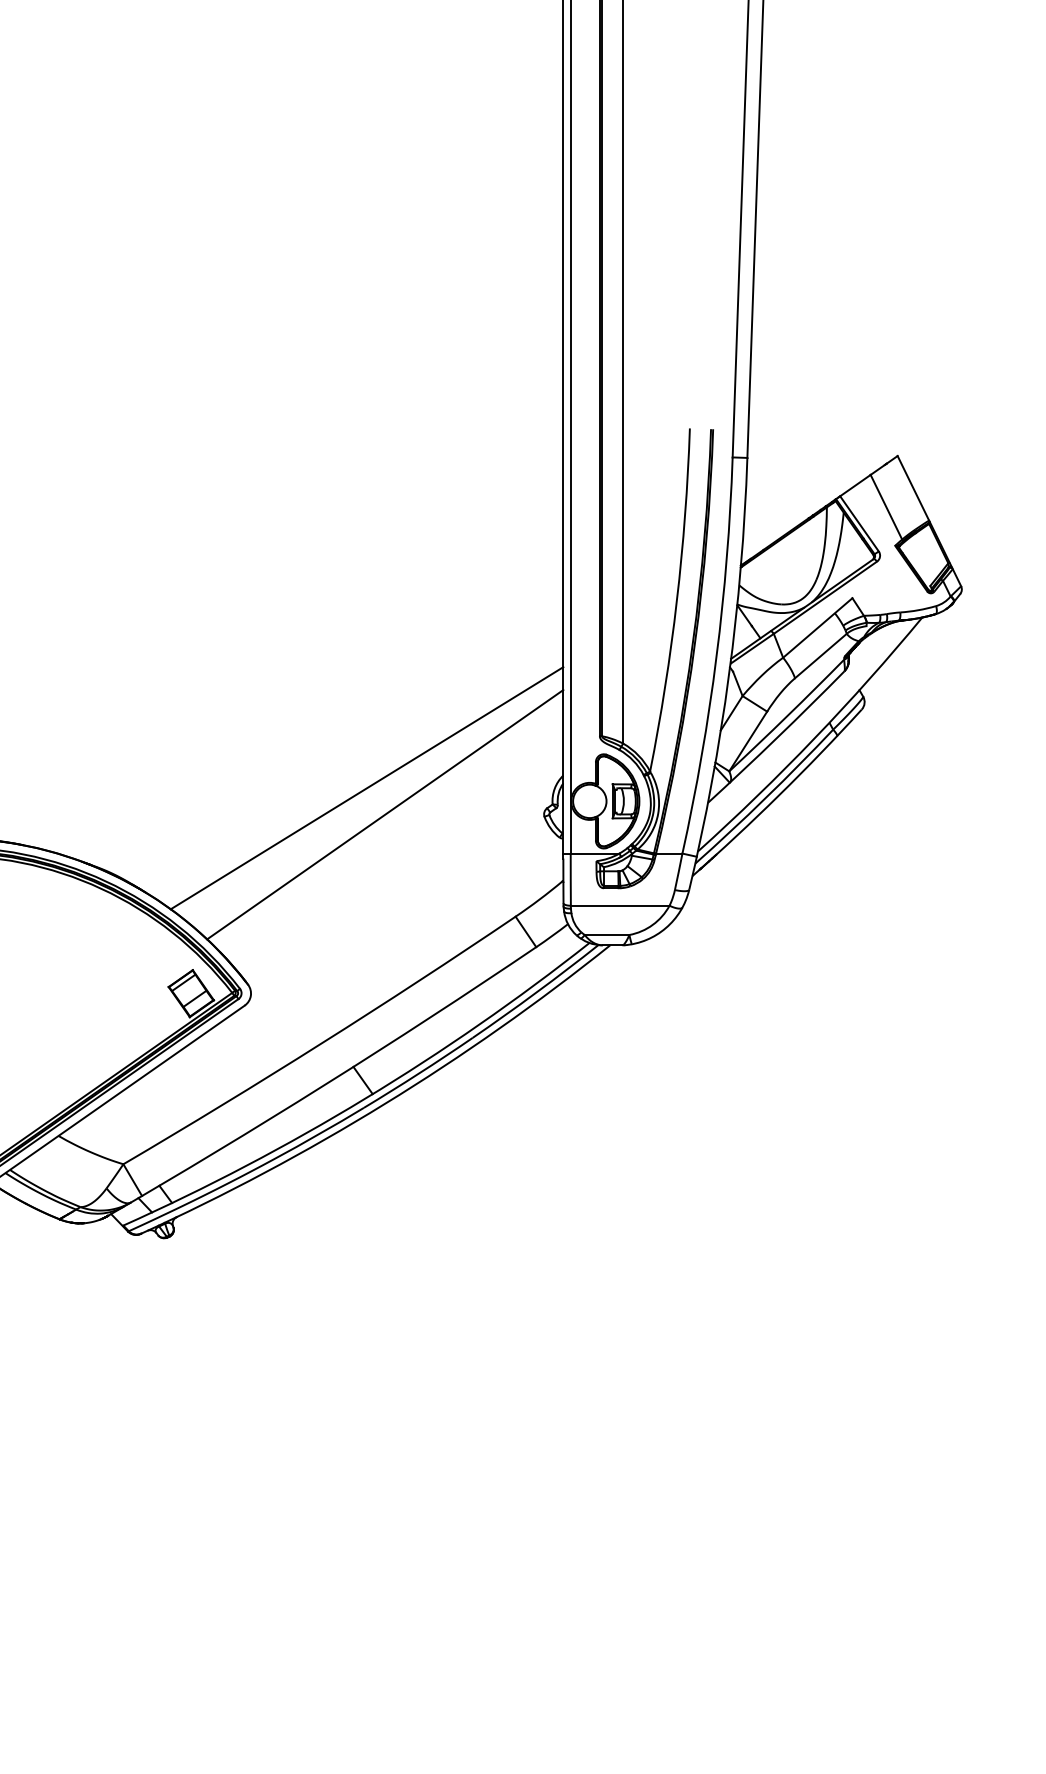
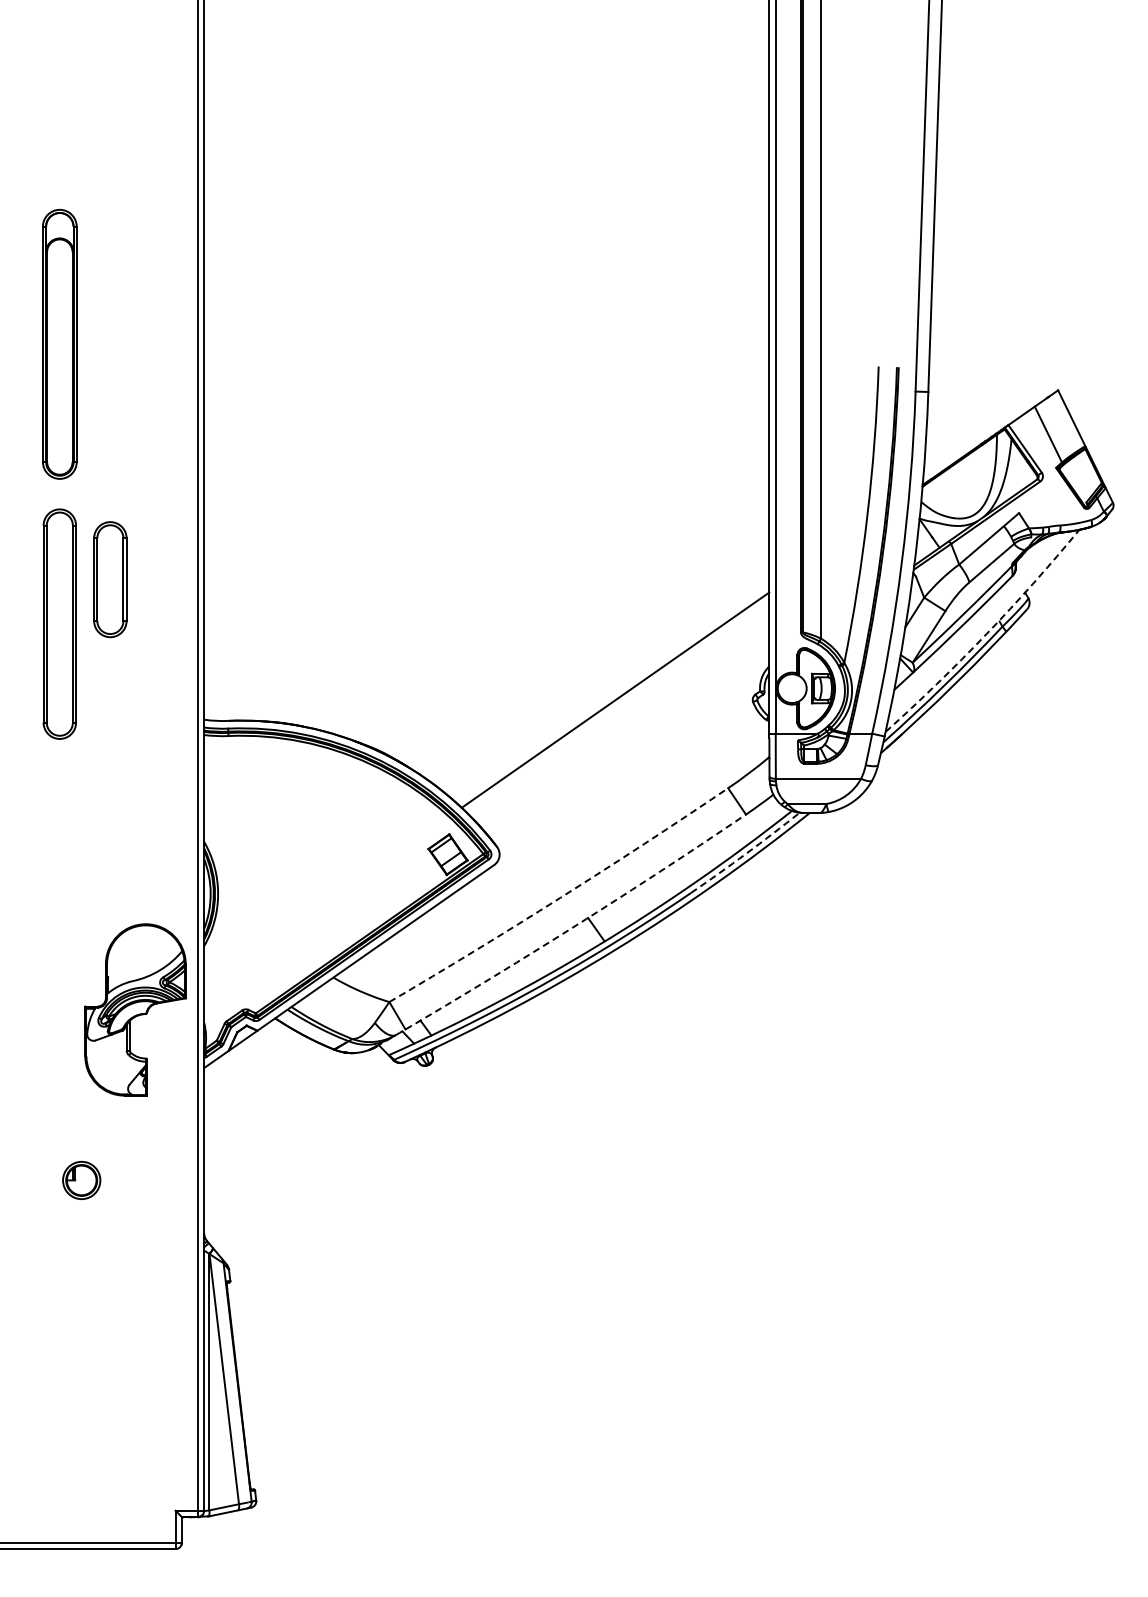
arc: (814, 738) -> (986, 634), solid -> dashed
line: (366, 787) -> (599, 676), removed
arc: (536, 992) -> (746, 853), solid -> dashed
arc: (321, 1043) -> (560, 897), solid -> dashed
arc: (324, 1084) -> (563, 933), solid -> dashed

